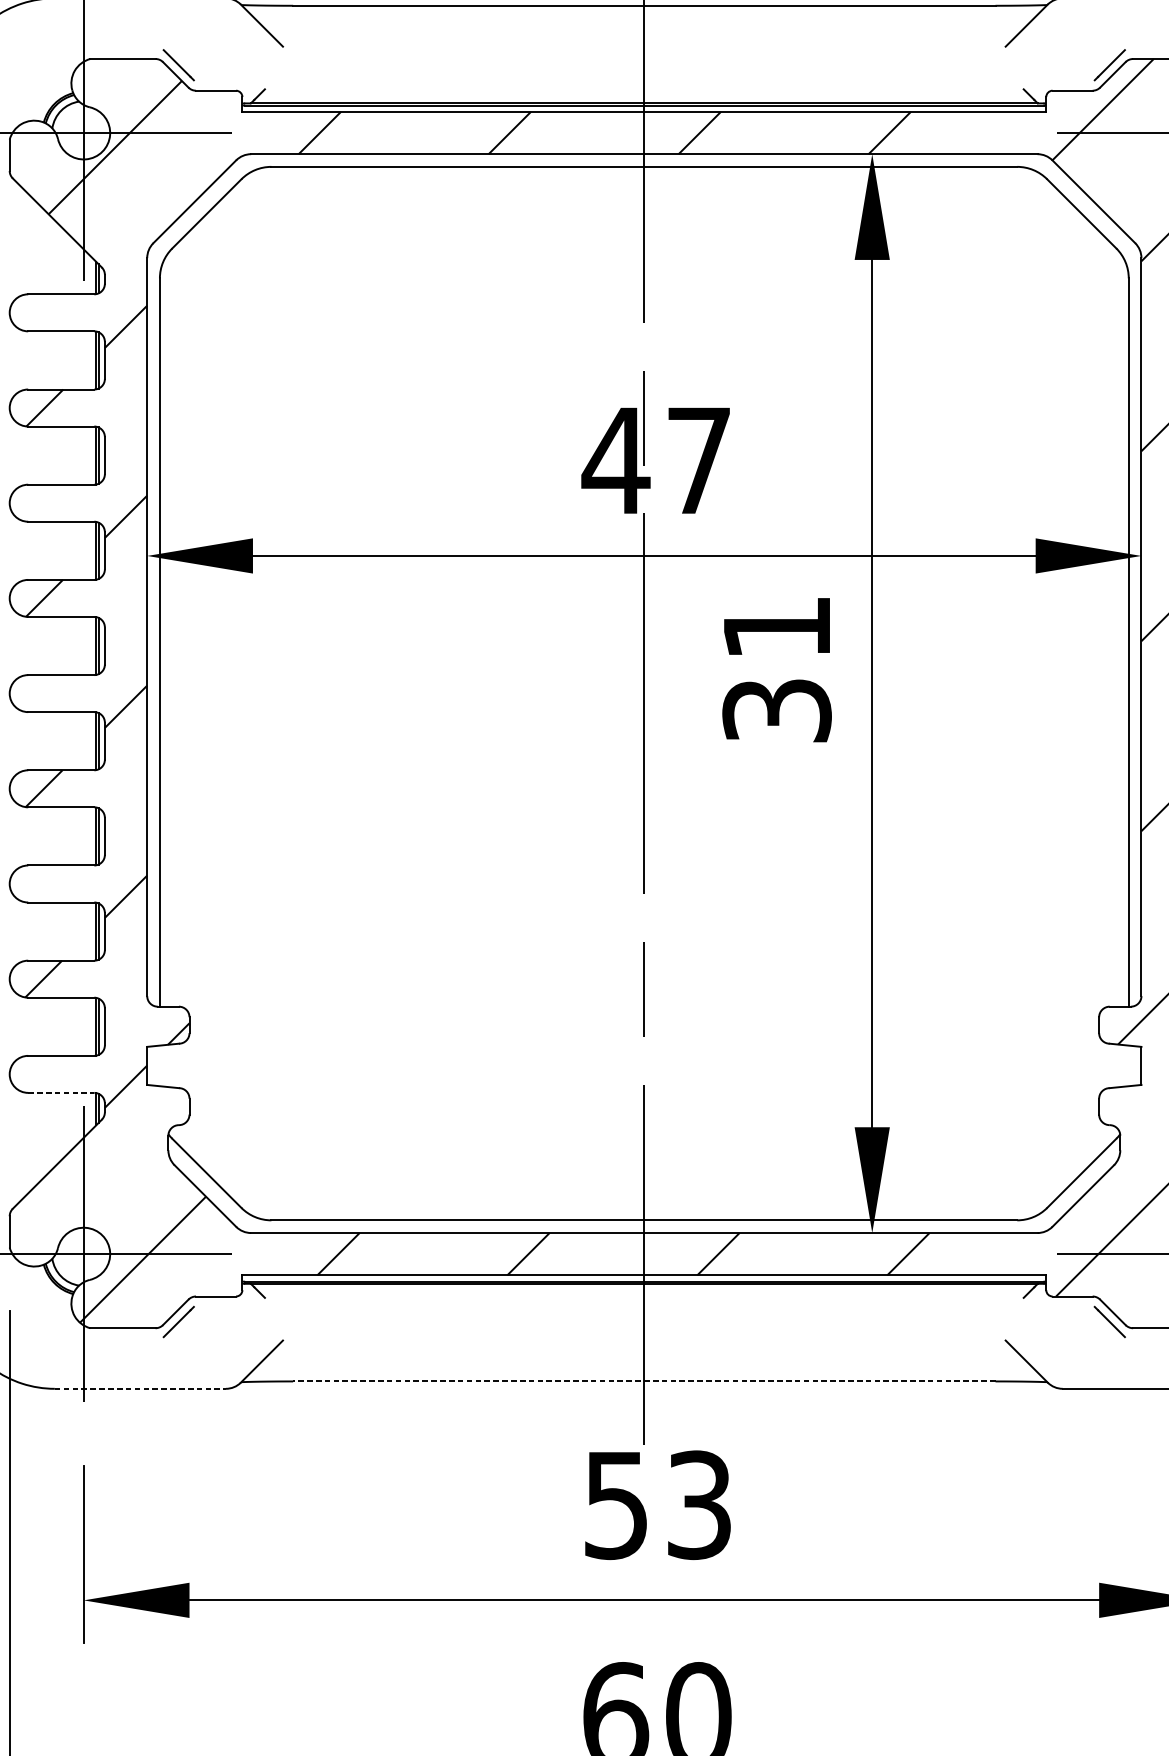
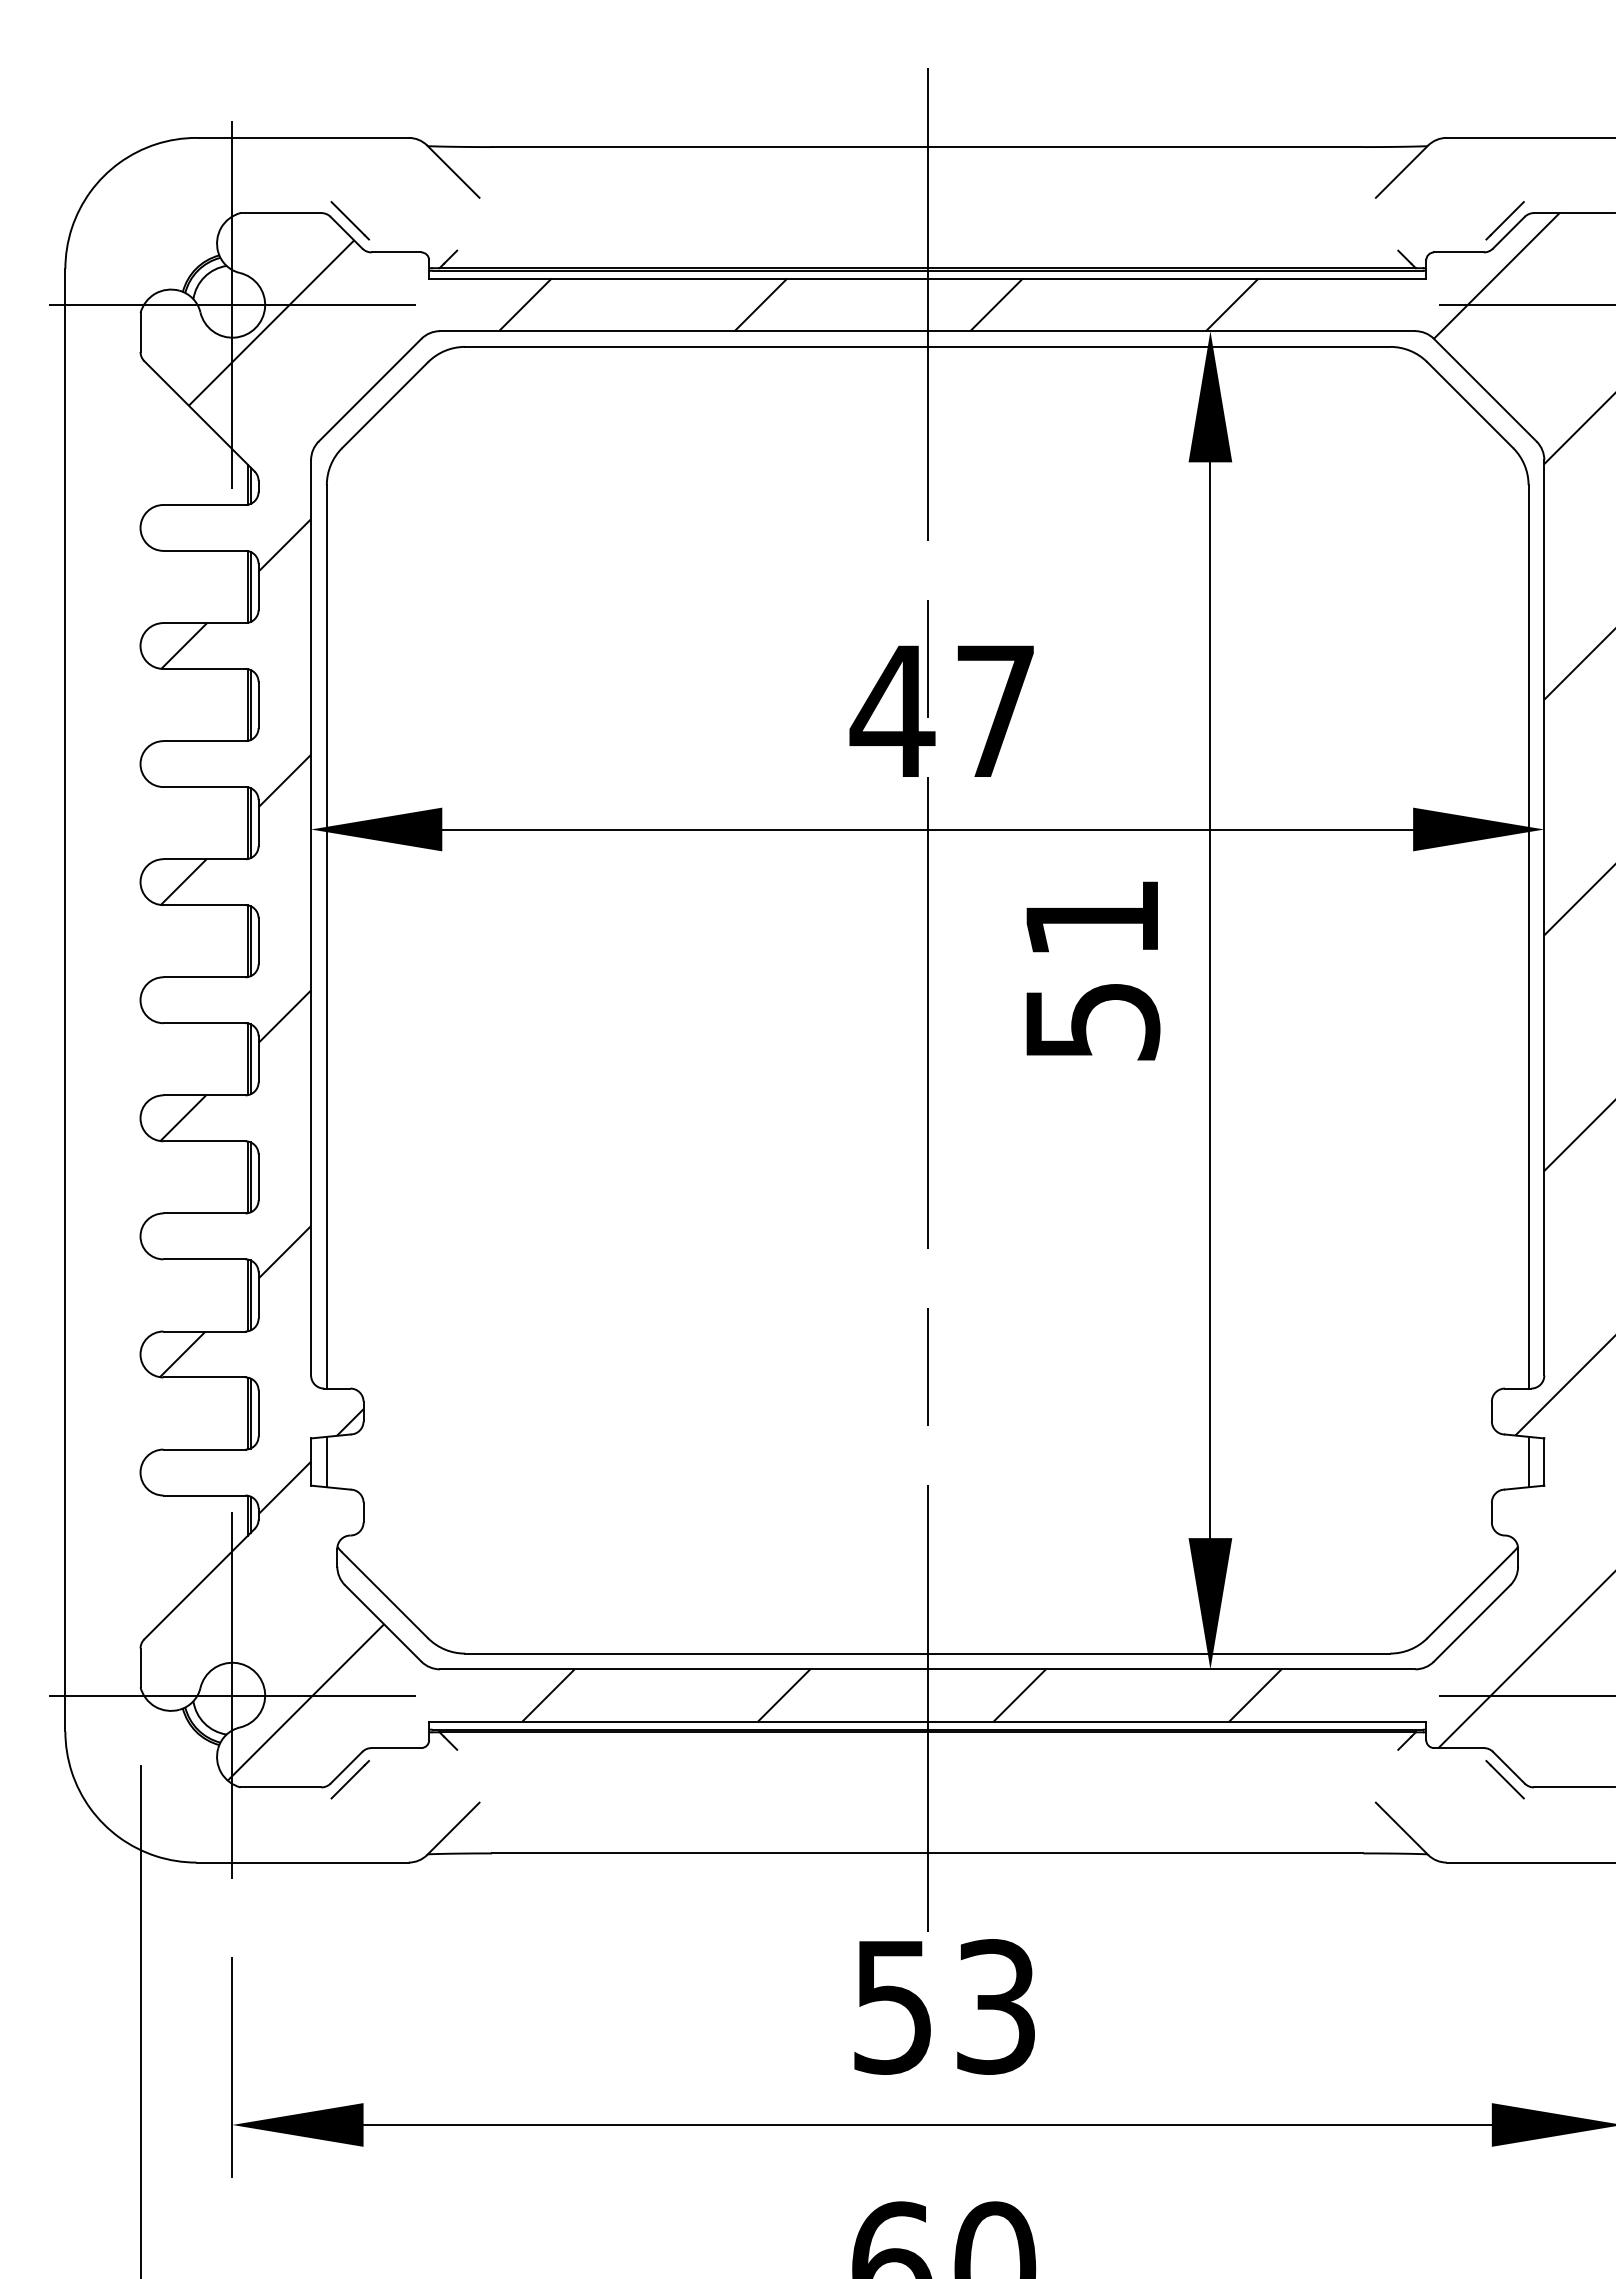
text: (777, 710) -> (1092, 1021), 31 -> 51
line: (159, 1065) -> (326, 1461), added
line: (1128, 1065) -> (1528, 1461), added
line: (61, 1092) -> (204, 1495), dashed -> solid
line: (644, 1381) -> (927, 1853), dashed -> solid
line: (141, 1388) -> (303, 1862), dashed -> solid

